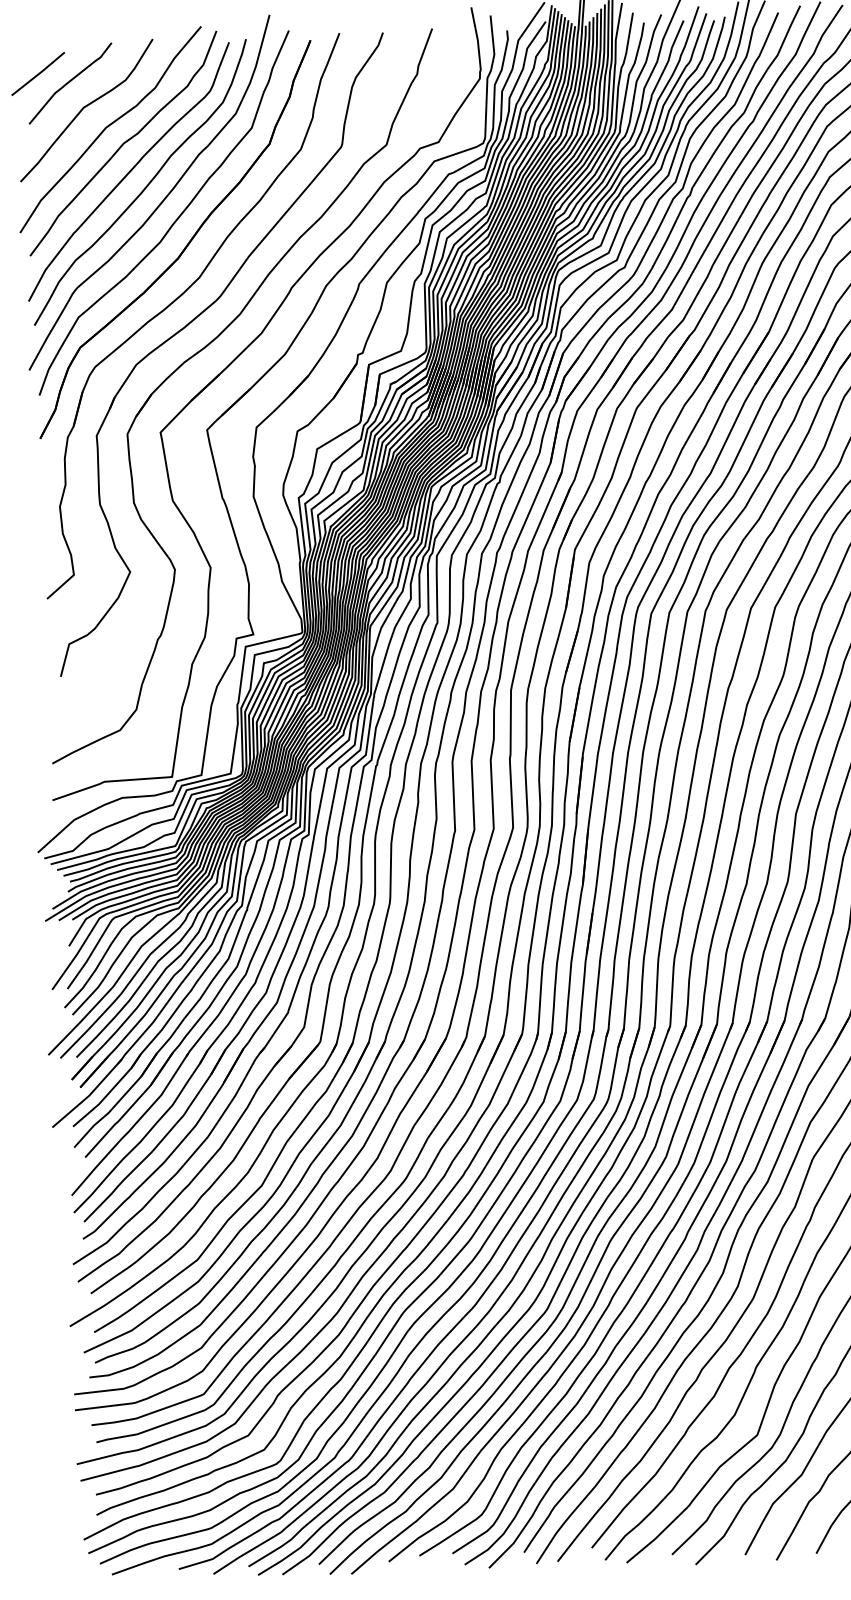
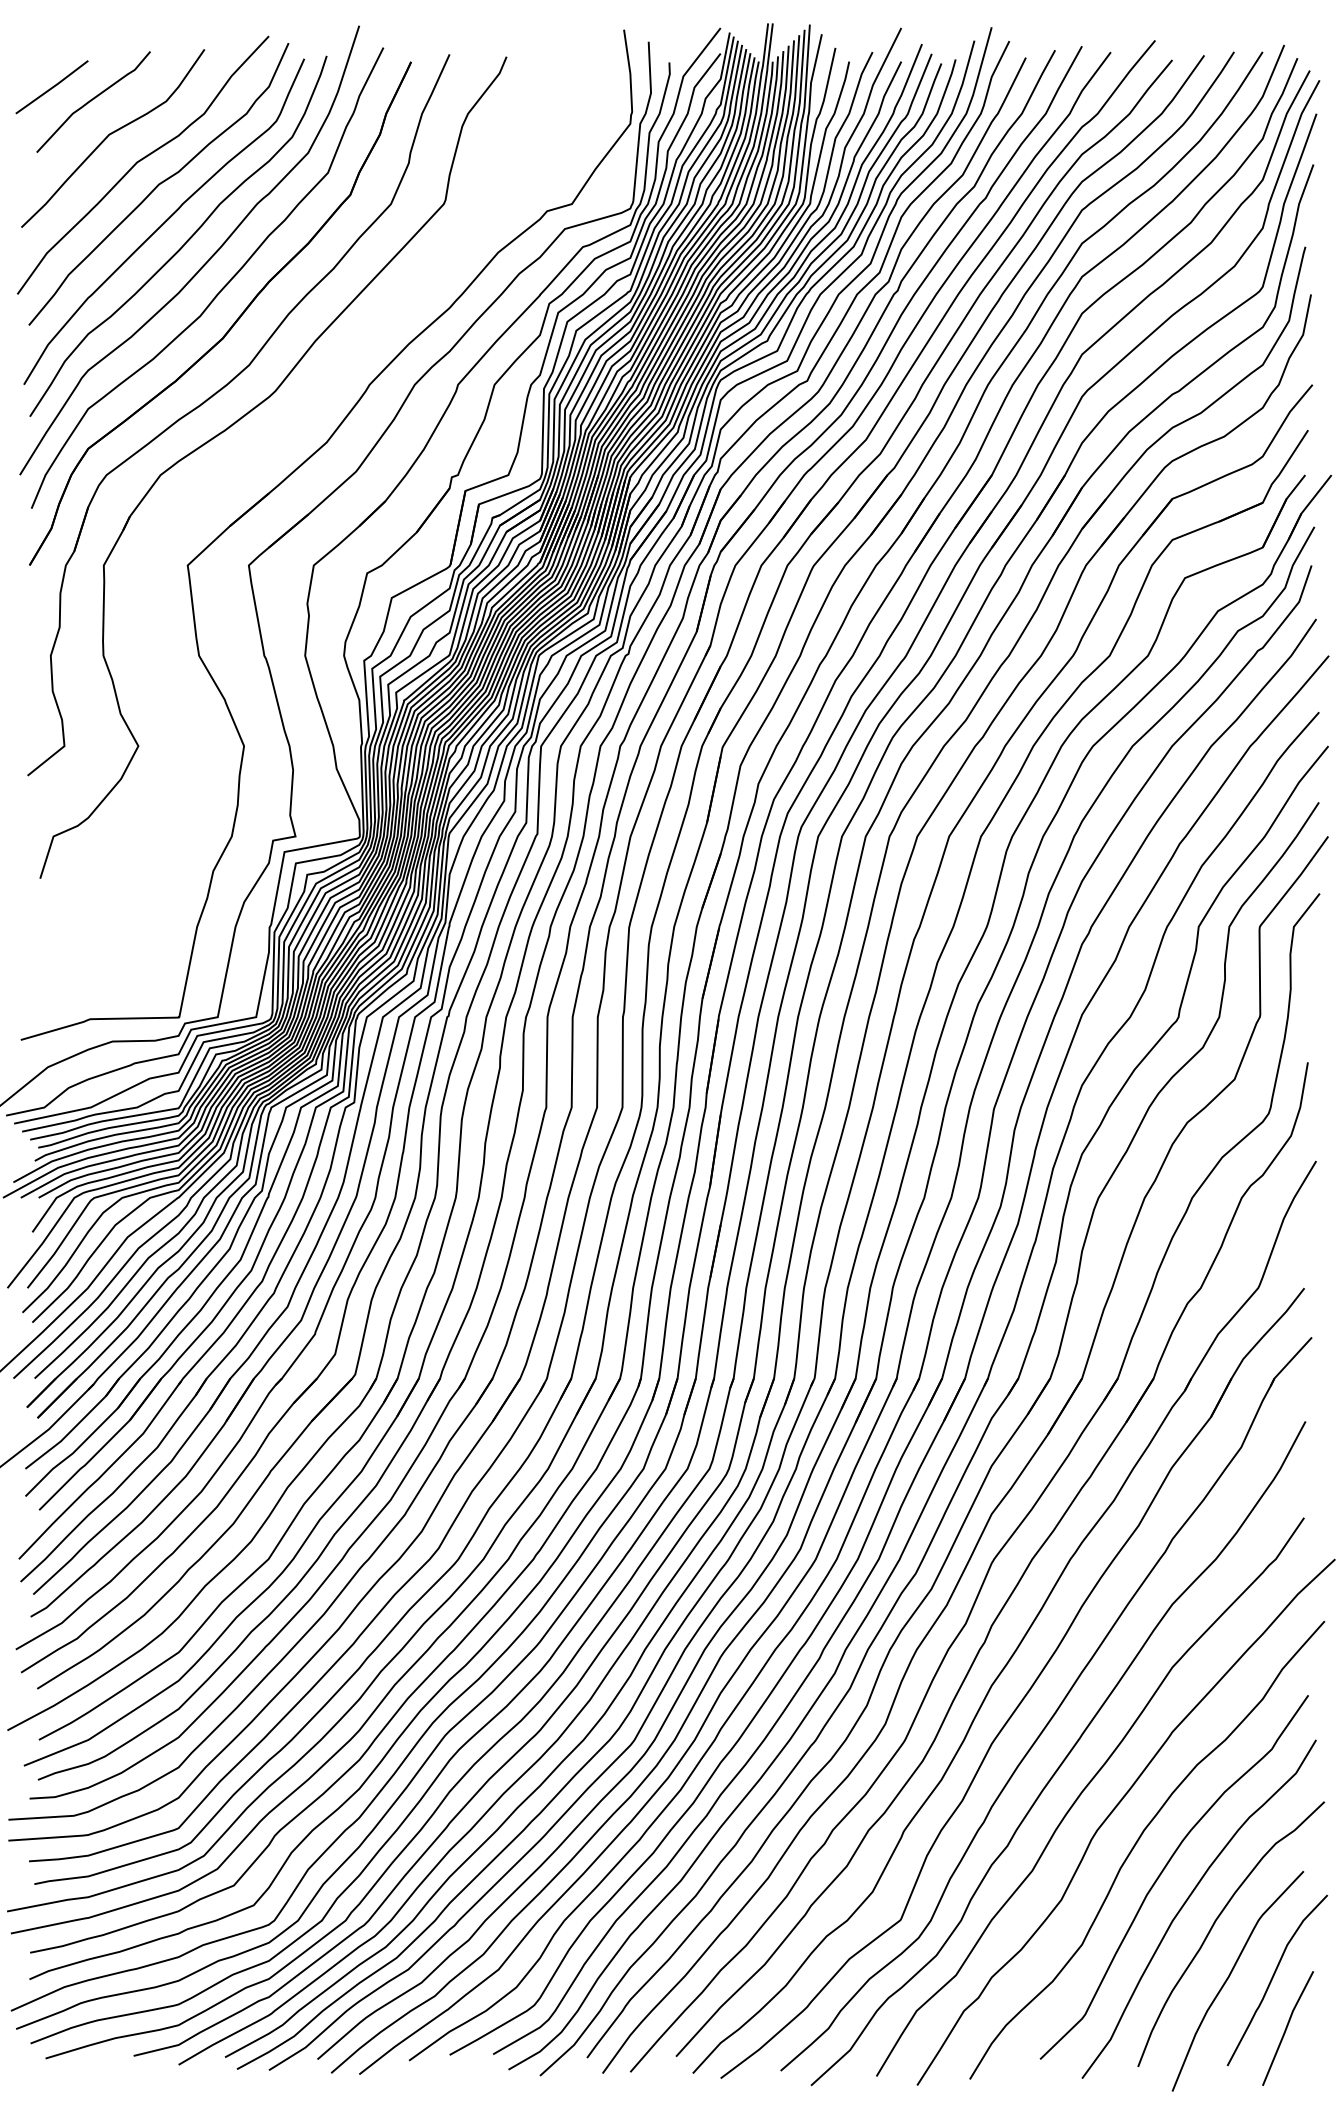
part: (207, 346) -> (254, 456), removed

